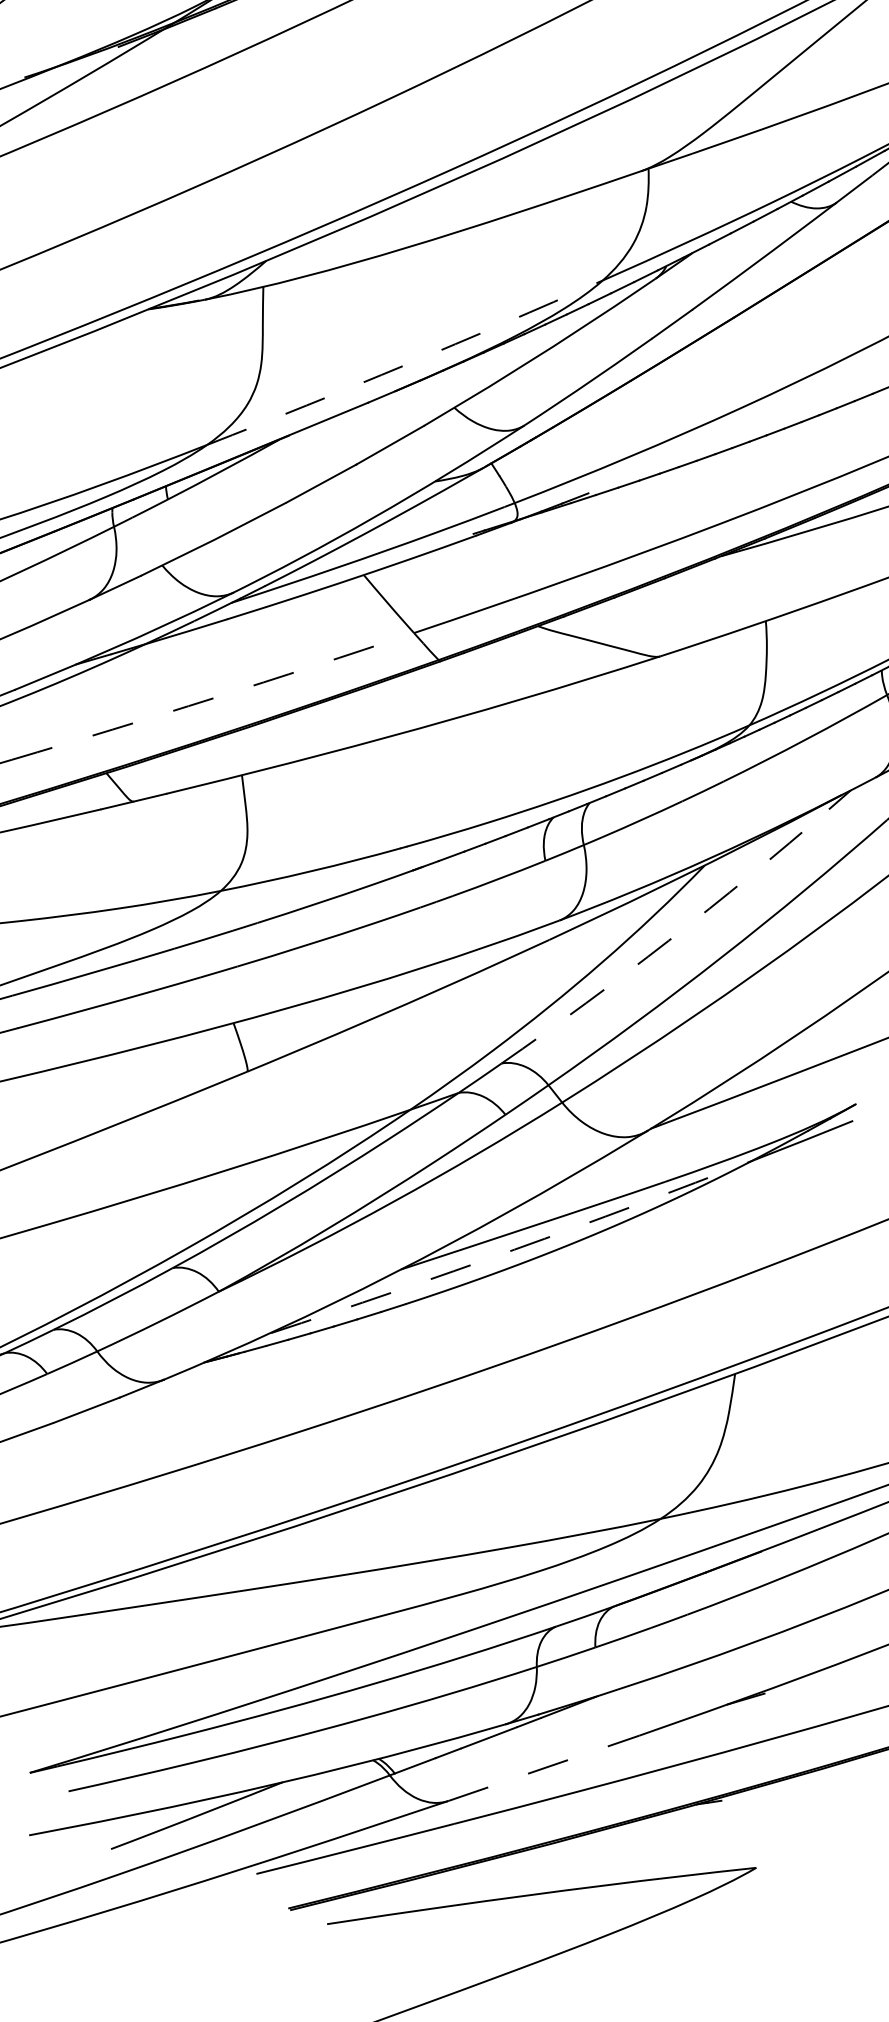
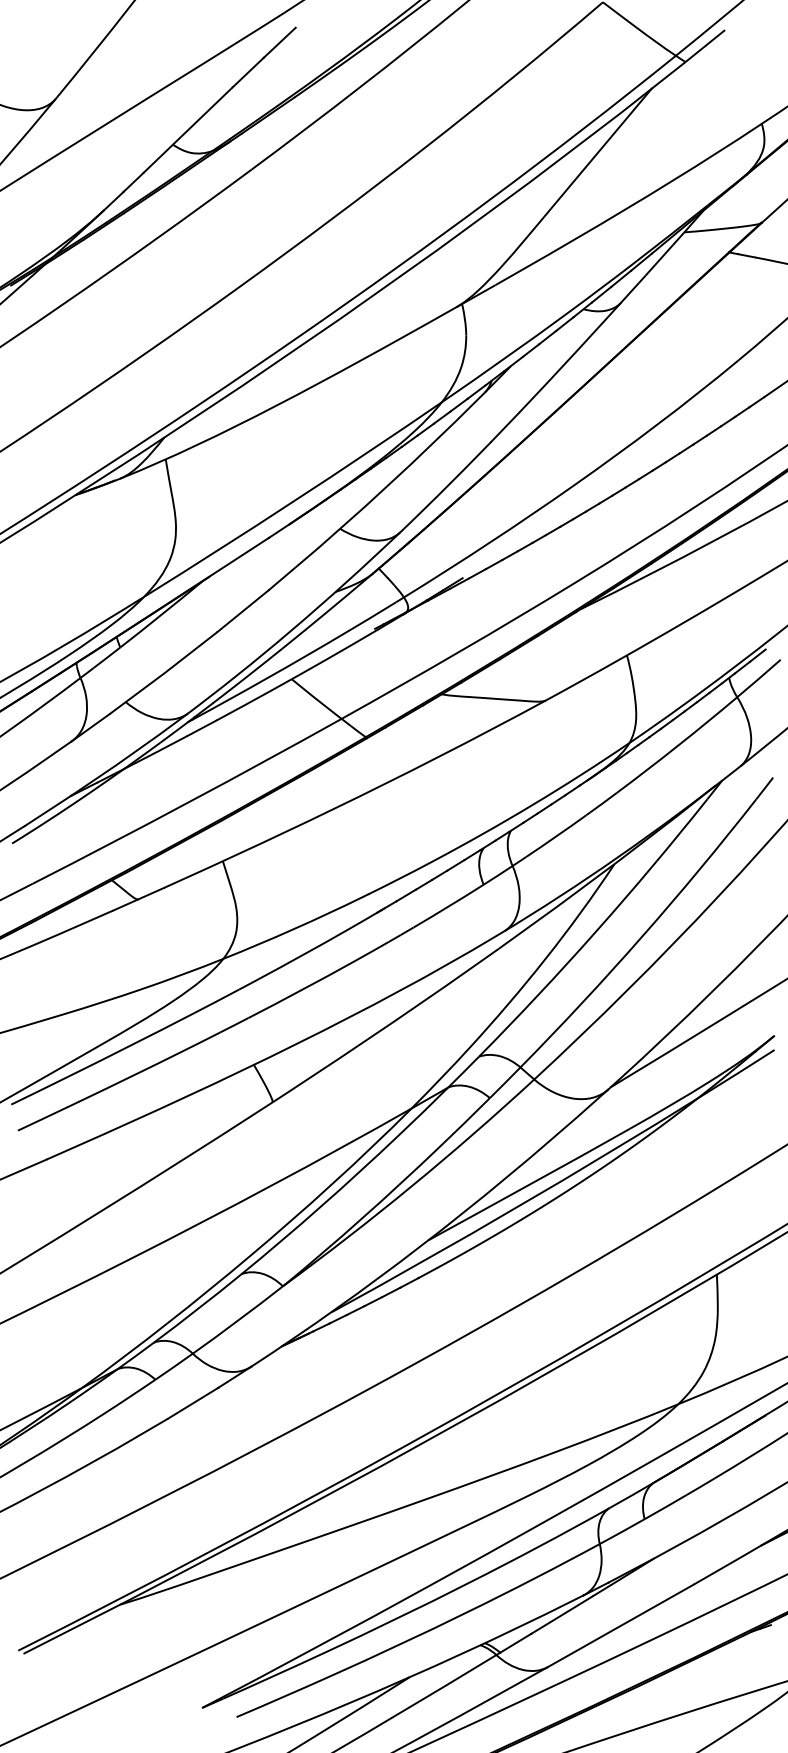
arc: (406, 365) -> (294, 501), dashed -> solid
arc: (213, 697) -> (187, 802), dashed -> solid
arc: (668, 941) -> (596, 931), dashed -> solid
arc: (514, 1249) -> (517, 1206), dashed -> solid
line: (543, 1767) -> (620, 1625), dashed -> solid

